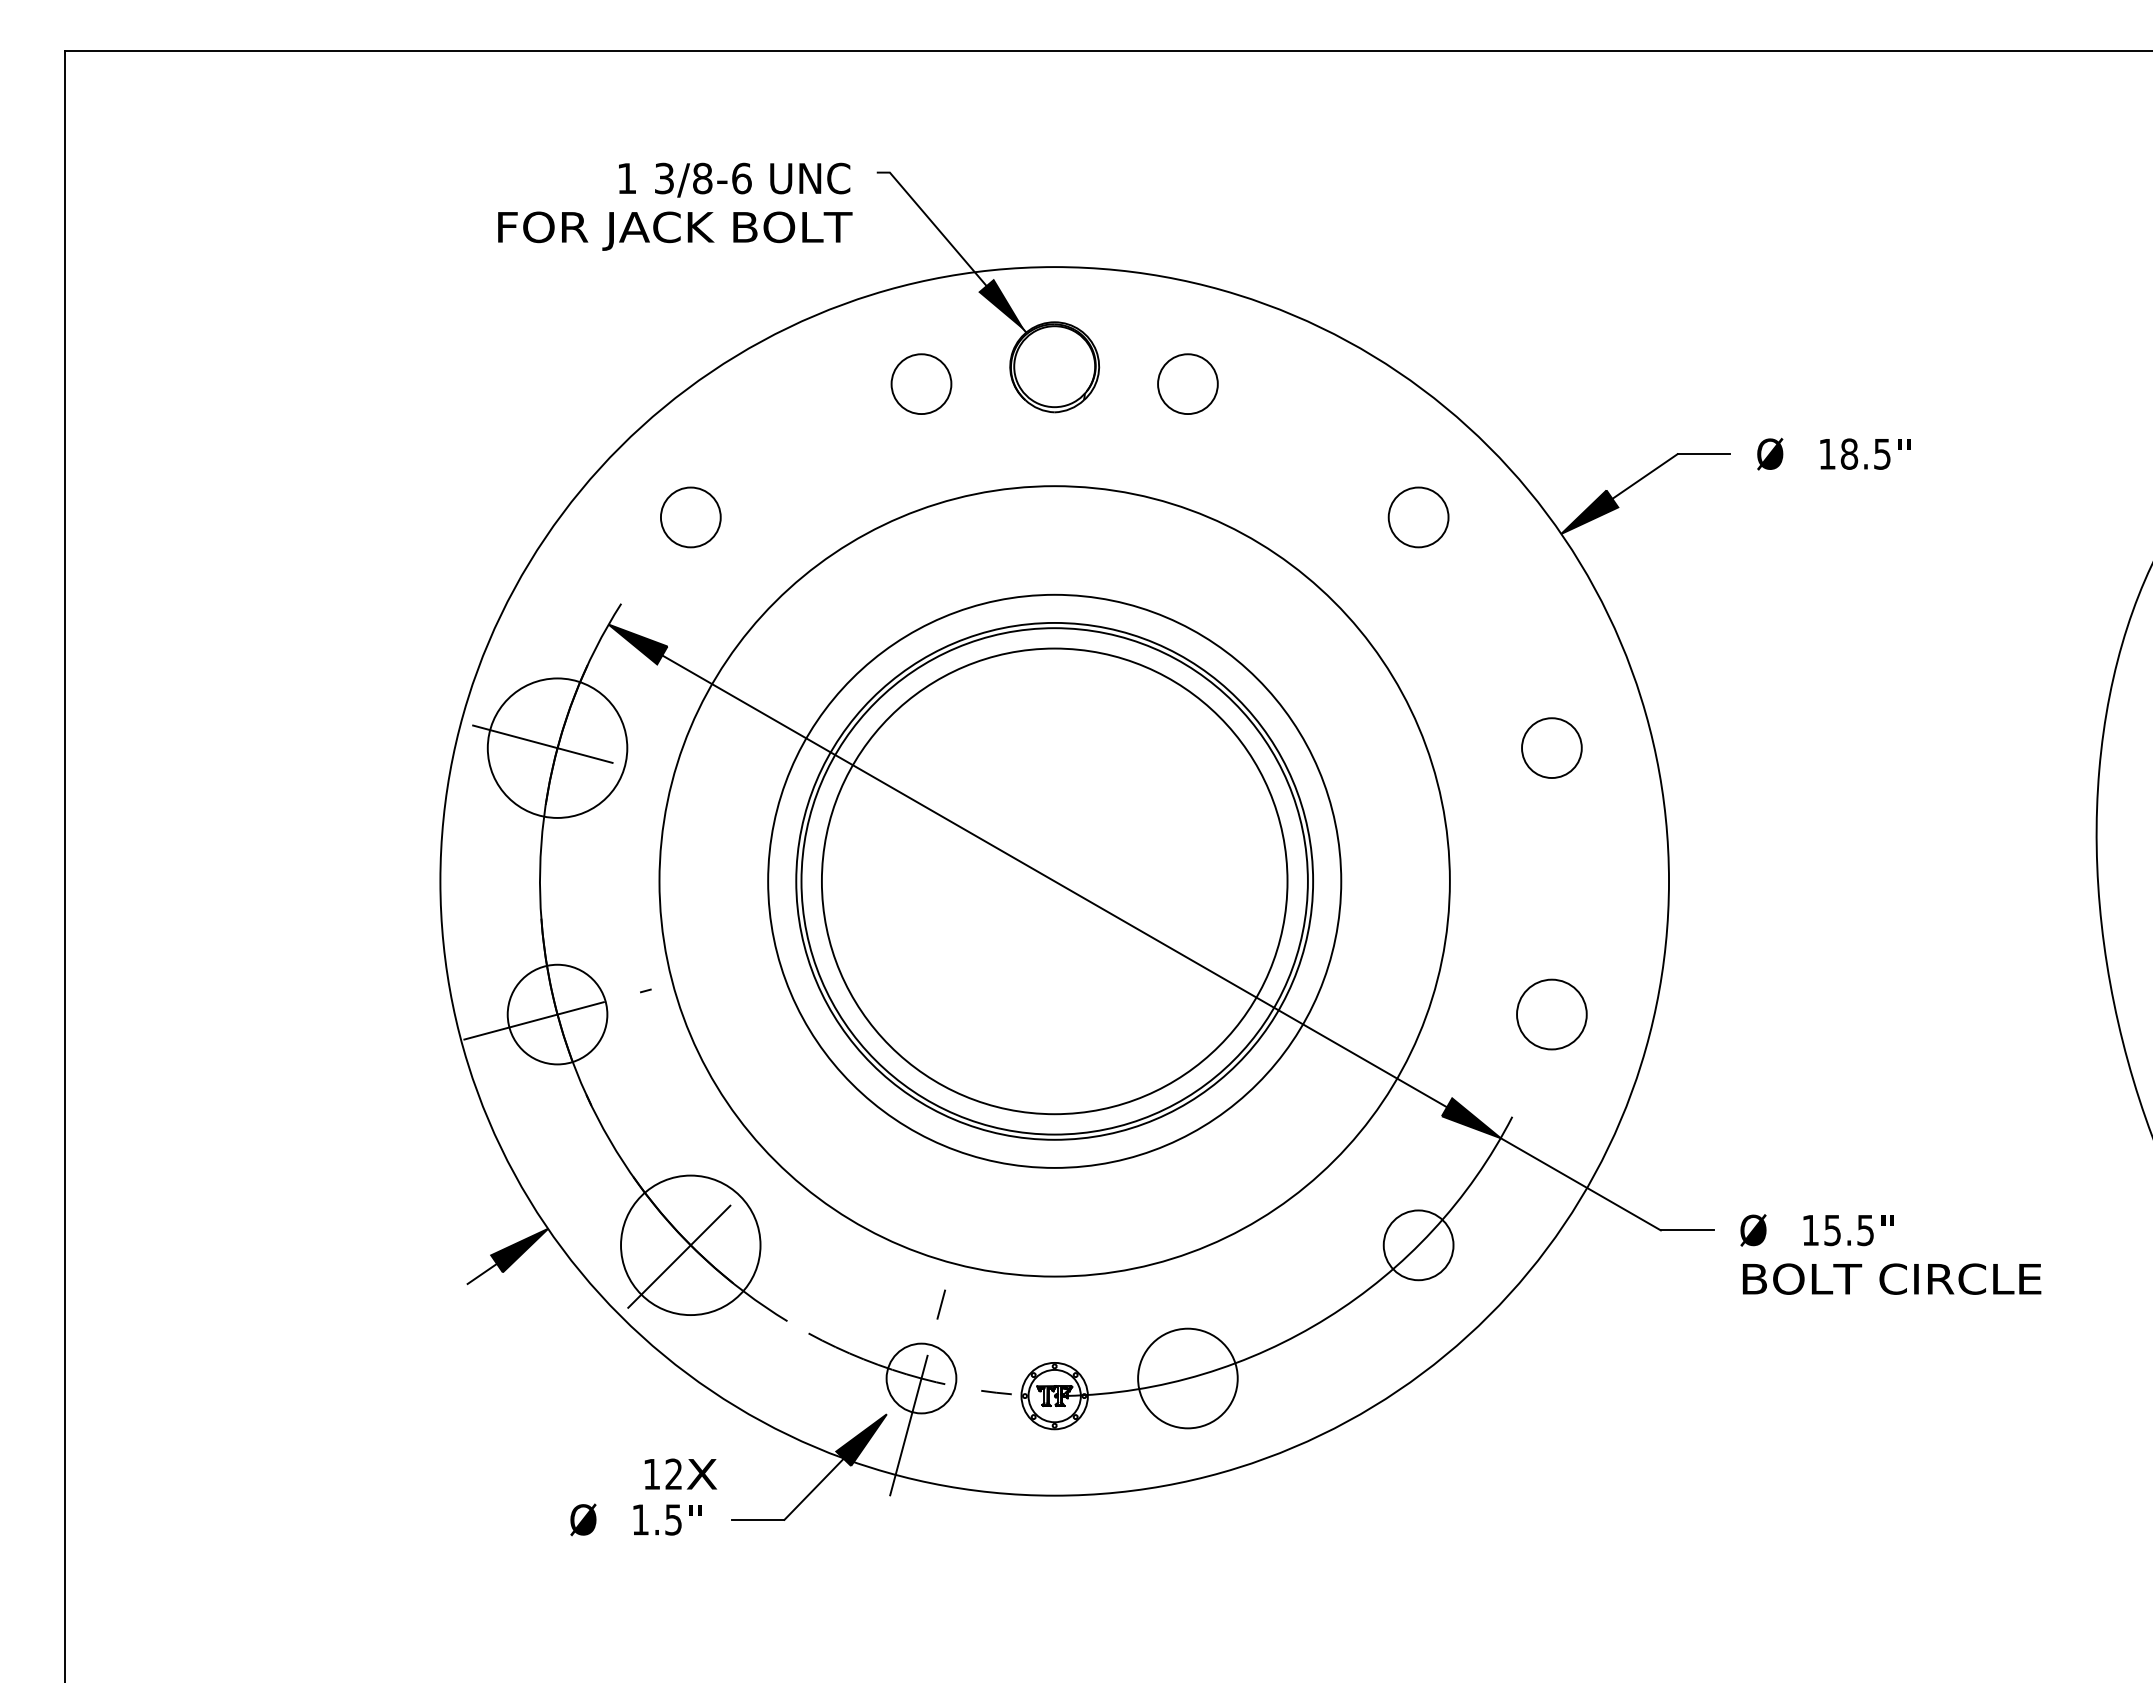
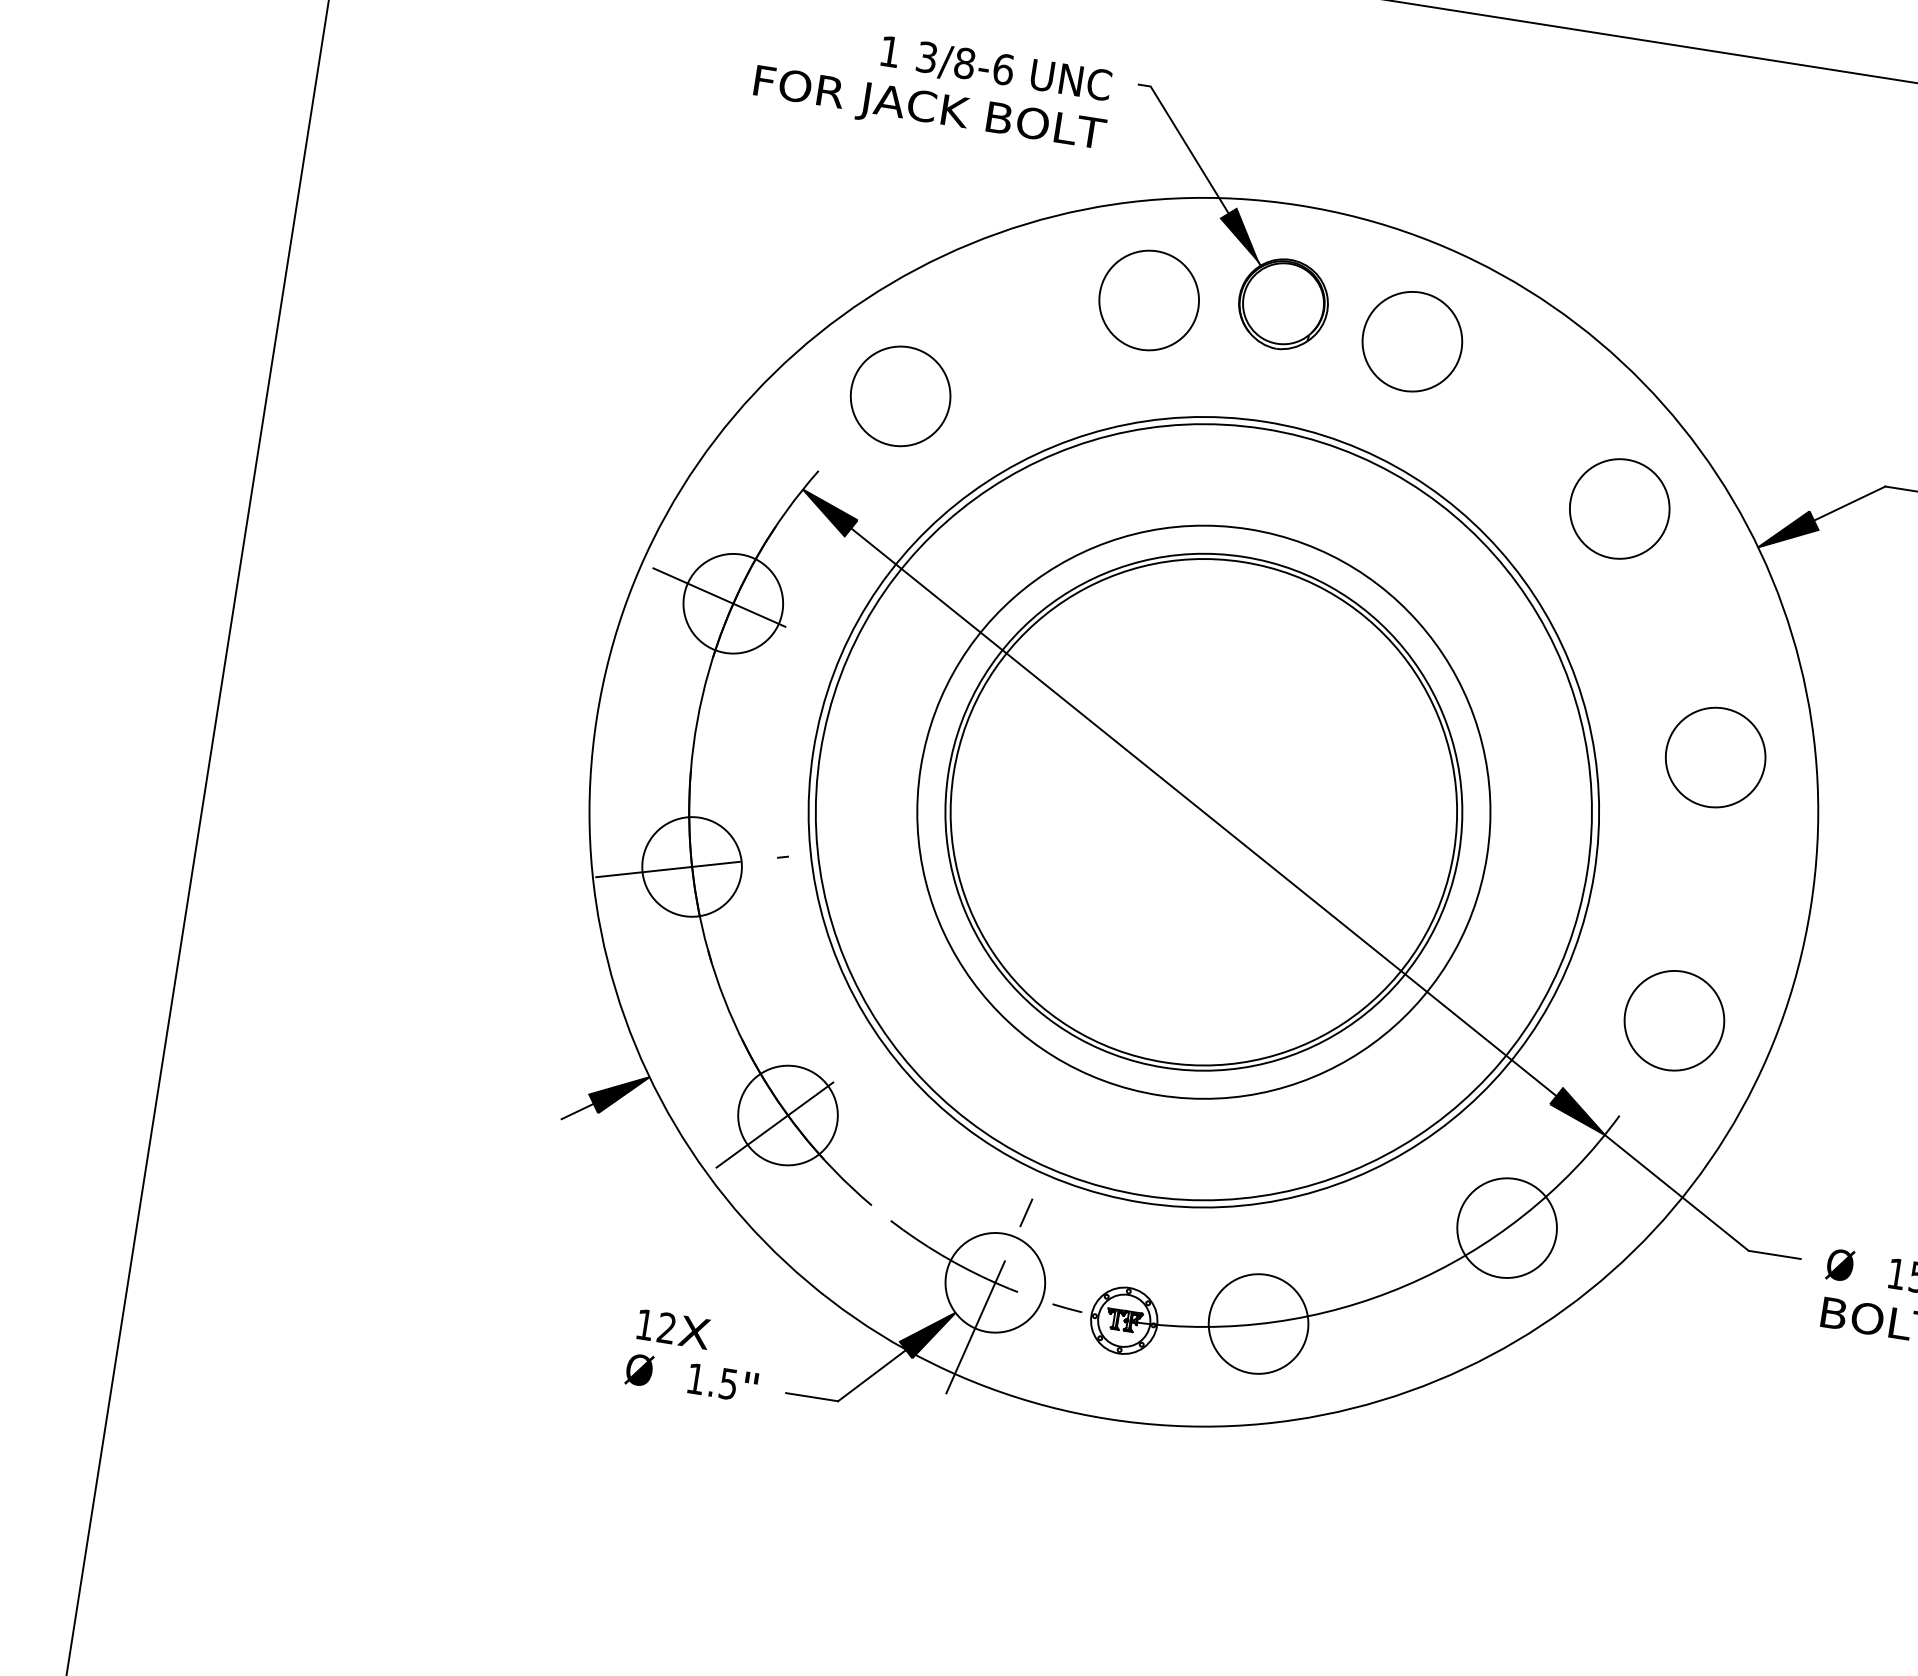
circle: (921, 383) -> (1149, 299), size x1.67
circle: (1187, 383) -> (1412, 340), size x1.67
circle: (690, 517) -> (900, 396), size x1.67
circle: (1418, 517) -> (1619, 509), size x1.67
circle: (1551, 747) -> (1715, 756), size x1.67
circle: (557, 748) -> (733, 604), size x0.71
circle: (1054, 881) -> (1203, 812), size x1.67
circle: (1551, 1014) -> (1674, 1020), size x1.43
circle: (690, 1245) -> (787, 1115), size x0.71
circle: (1418, 1245) -> (1506, 1228), size x1.43
circle: (921, 1378) -> (995, 1282), size x1.43
text: (680, 1473) -> (673, 1328), moved

